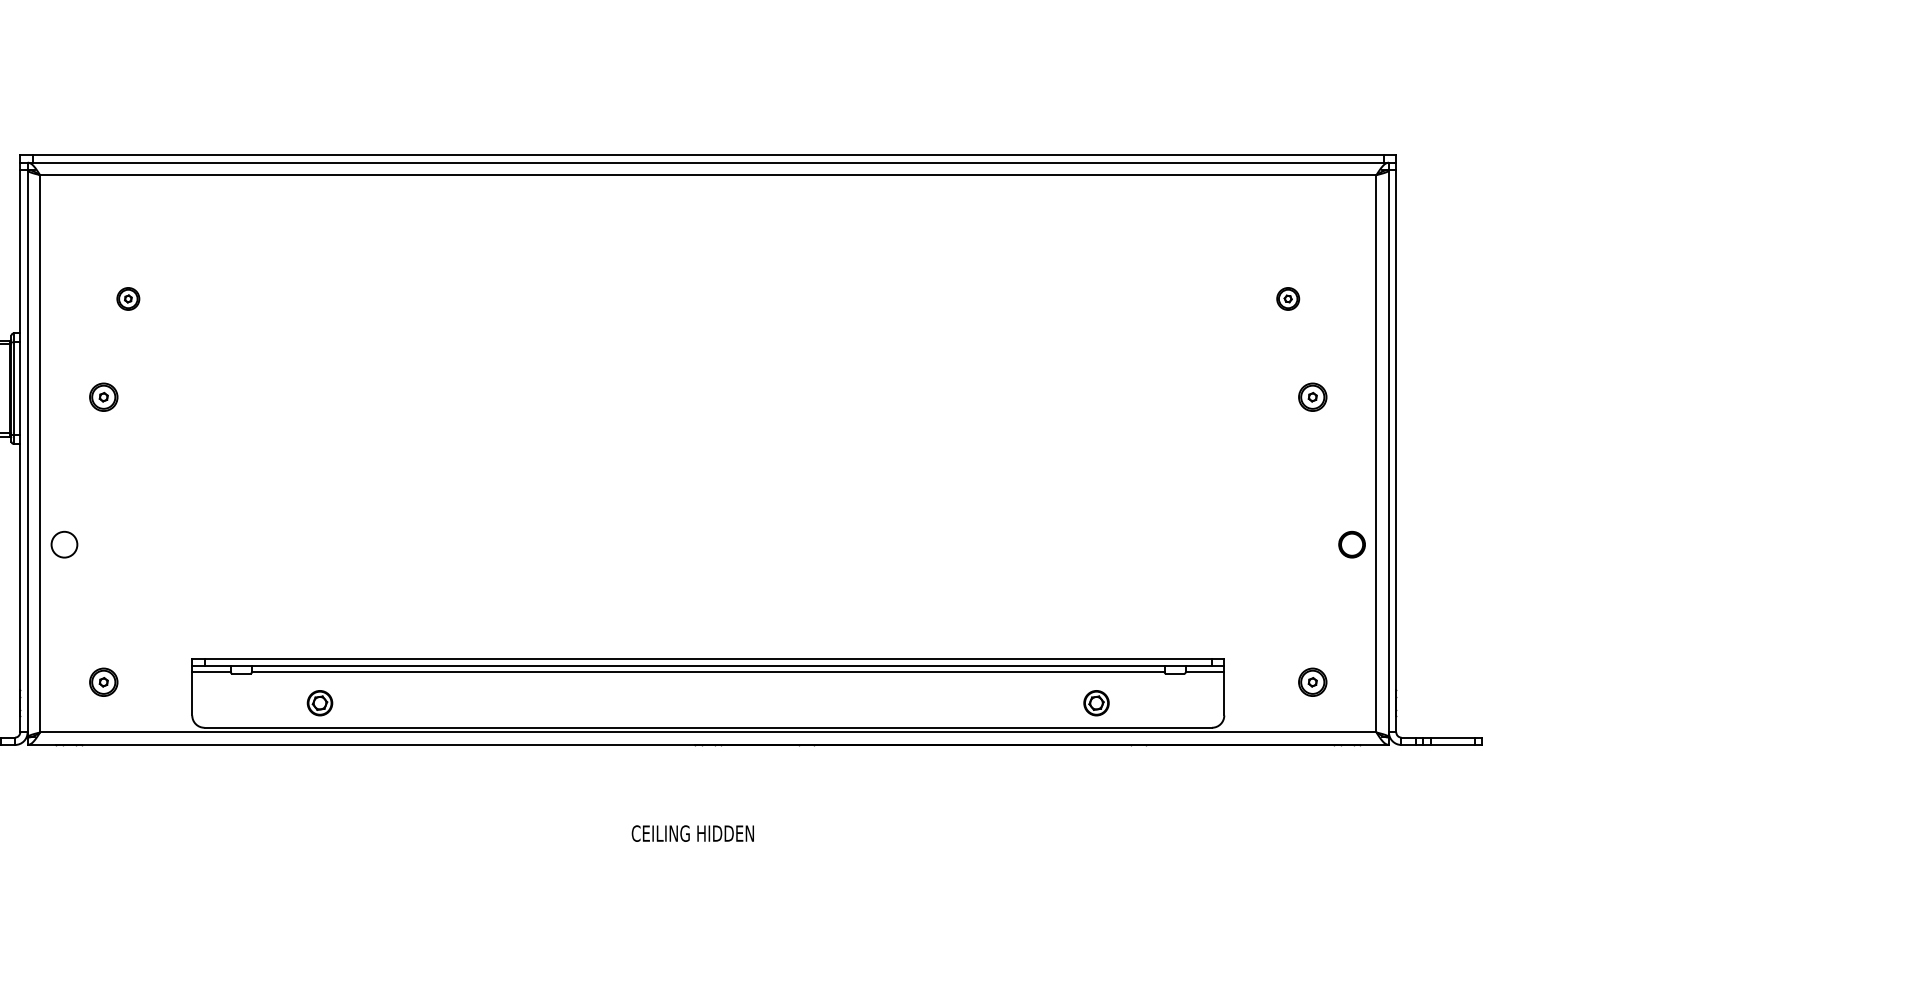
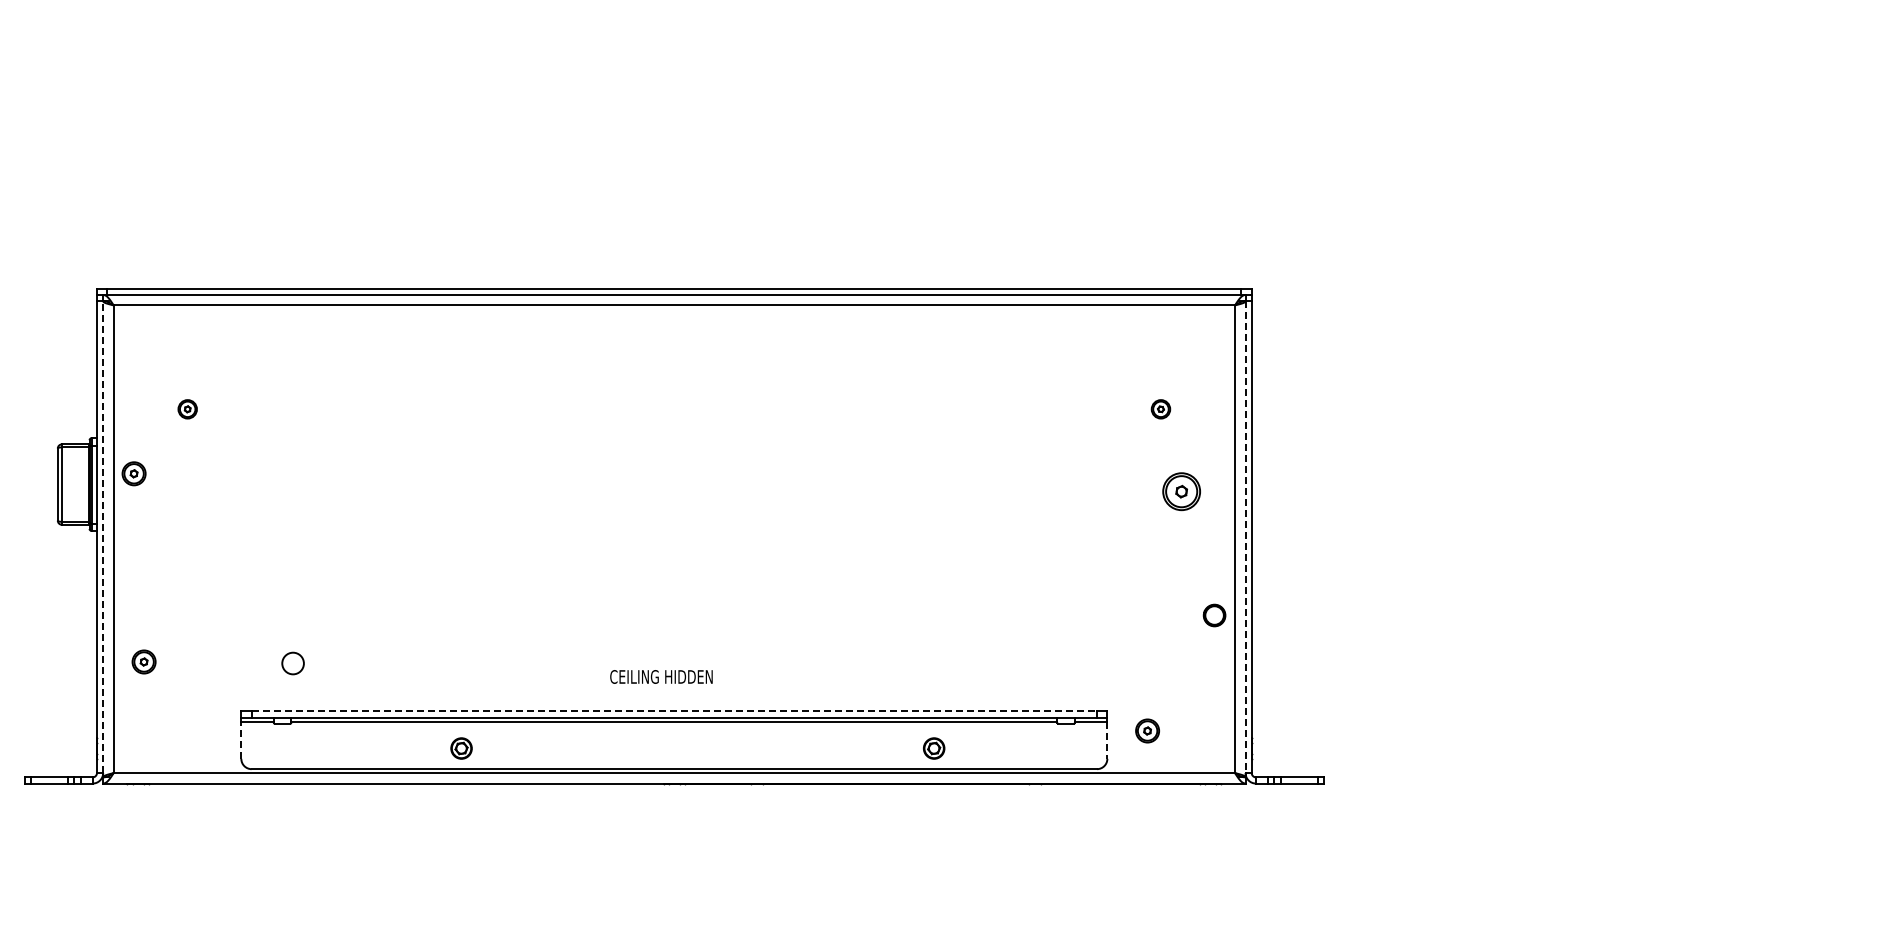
part: (103, 396) -> (133, 473), moved
part: (1312, 396) -> (1181, 491), size x1.6
line: (27, 451) -> (103, 537), solid -> dashed
line: (1388, 451) -> (1245, 537), solid -> dashed
circle: (63, 544) -> (292, 663), moved
line: (708, 659) -> (674, 711), solid -> dashed
part: (103, 681) -> (143, 661), moved
part: (1312, 681) -> (1147, 730), moved
line: (192, 692) -> (241, 739), solid -> dashed
line: (1224, 693) -> (1107, 740), solid -> dashed
part: (319, 703) -> (461, 748), moved
part: (1096, 703) -> (934, 748), moved
text: (692, 833) -> (661, 676), moved

